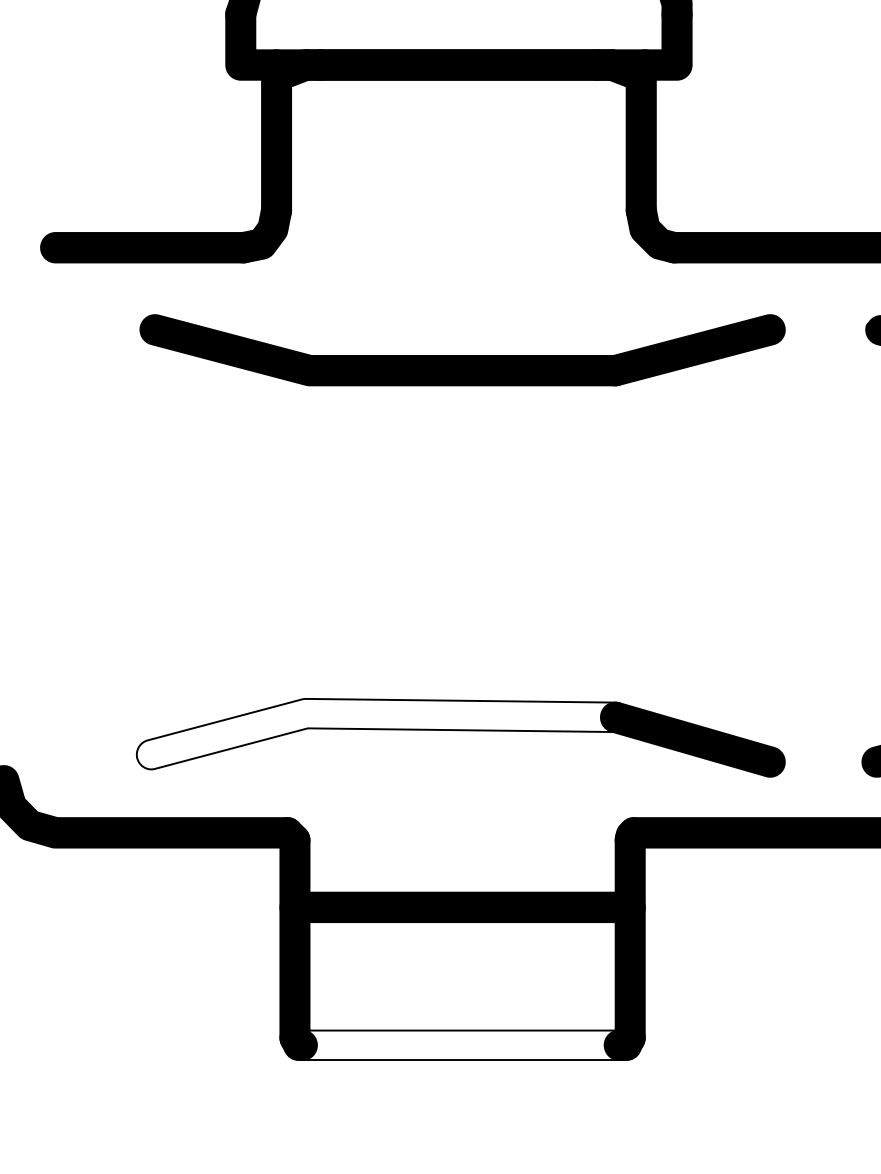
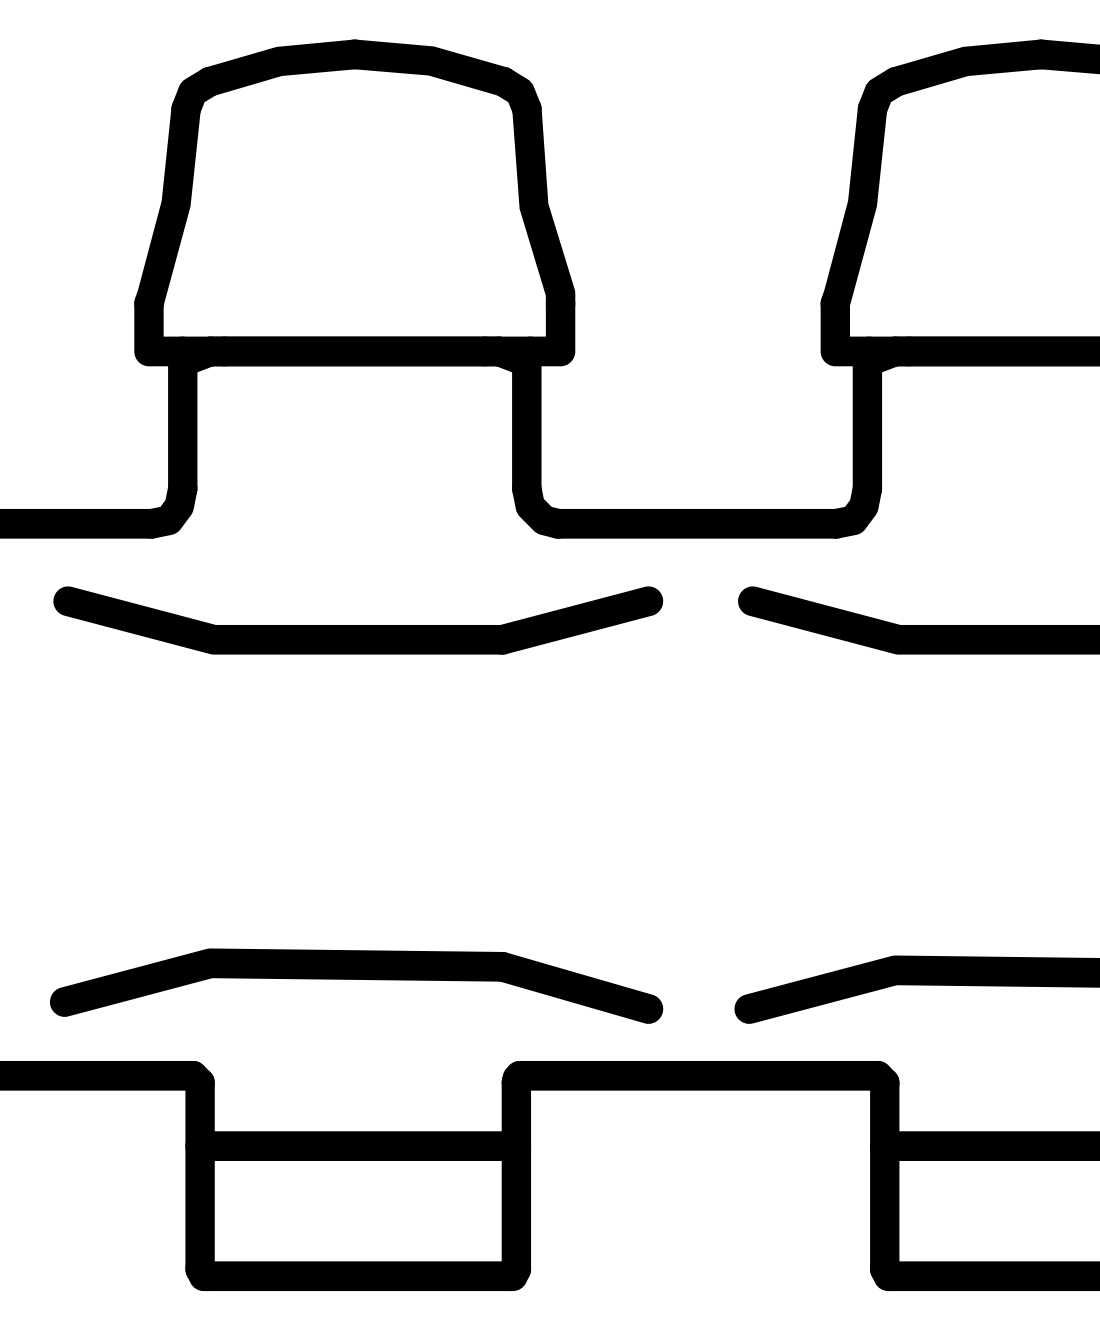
fill: (383, 733) -> (283, 982), added
fill: (460, 1045) -> (356, 1276), added

